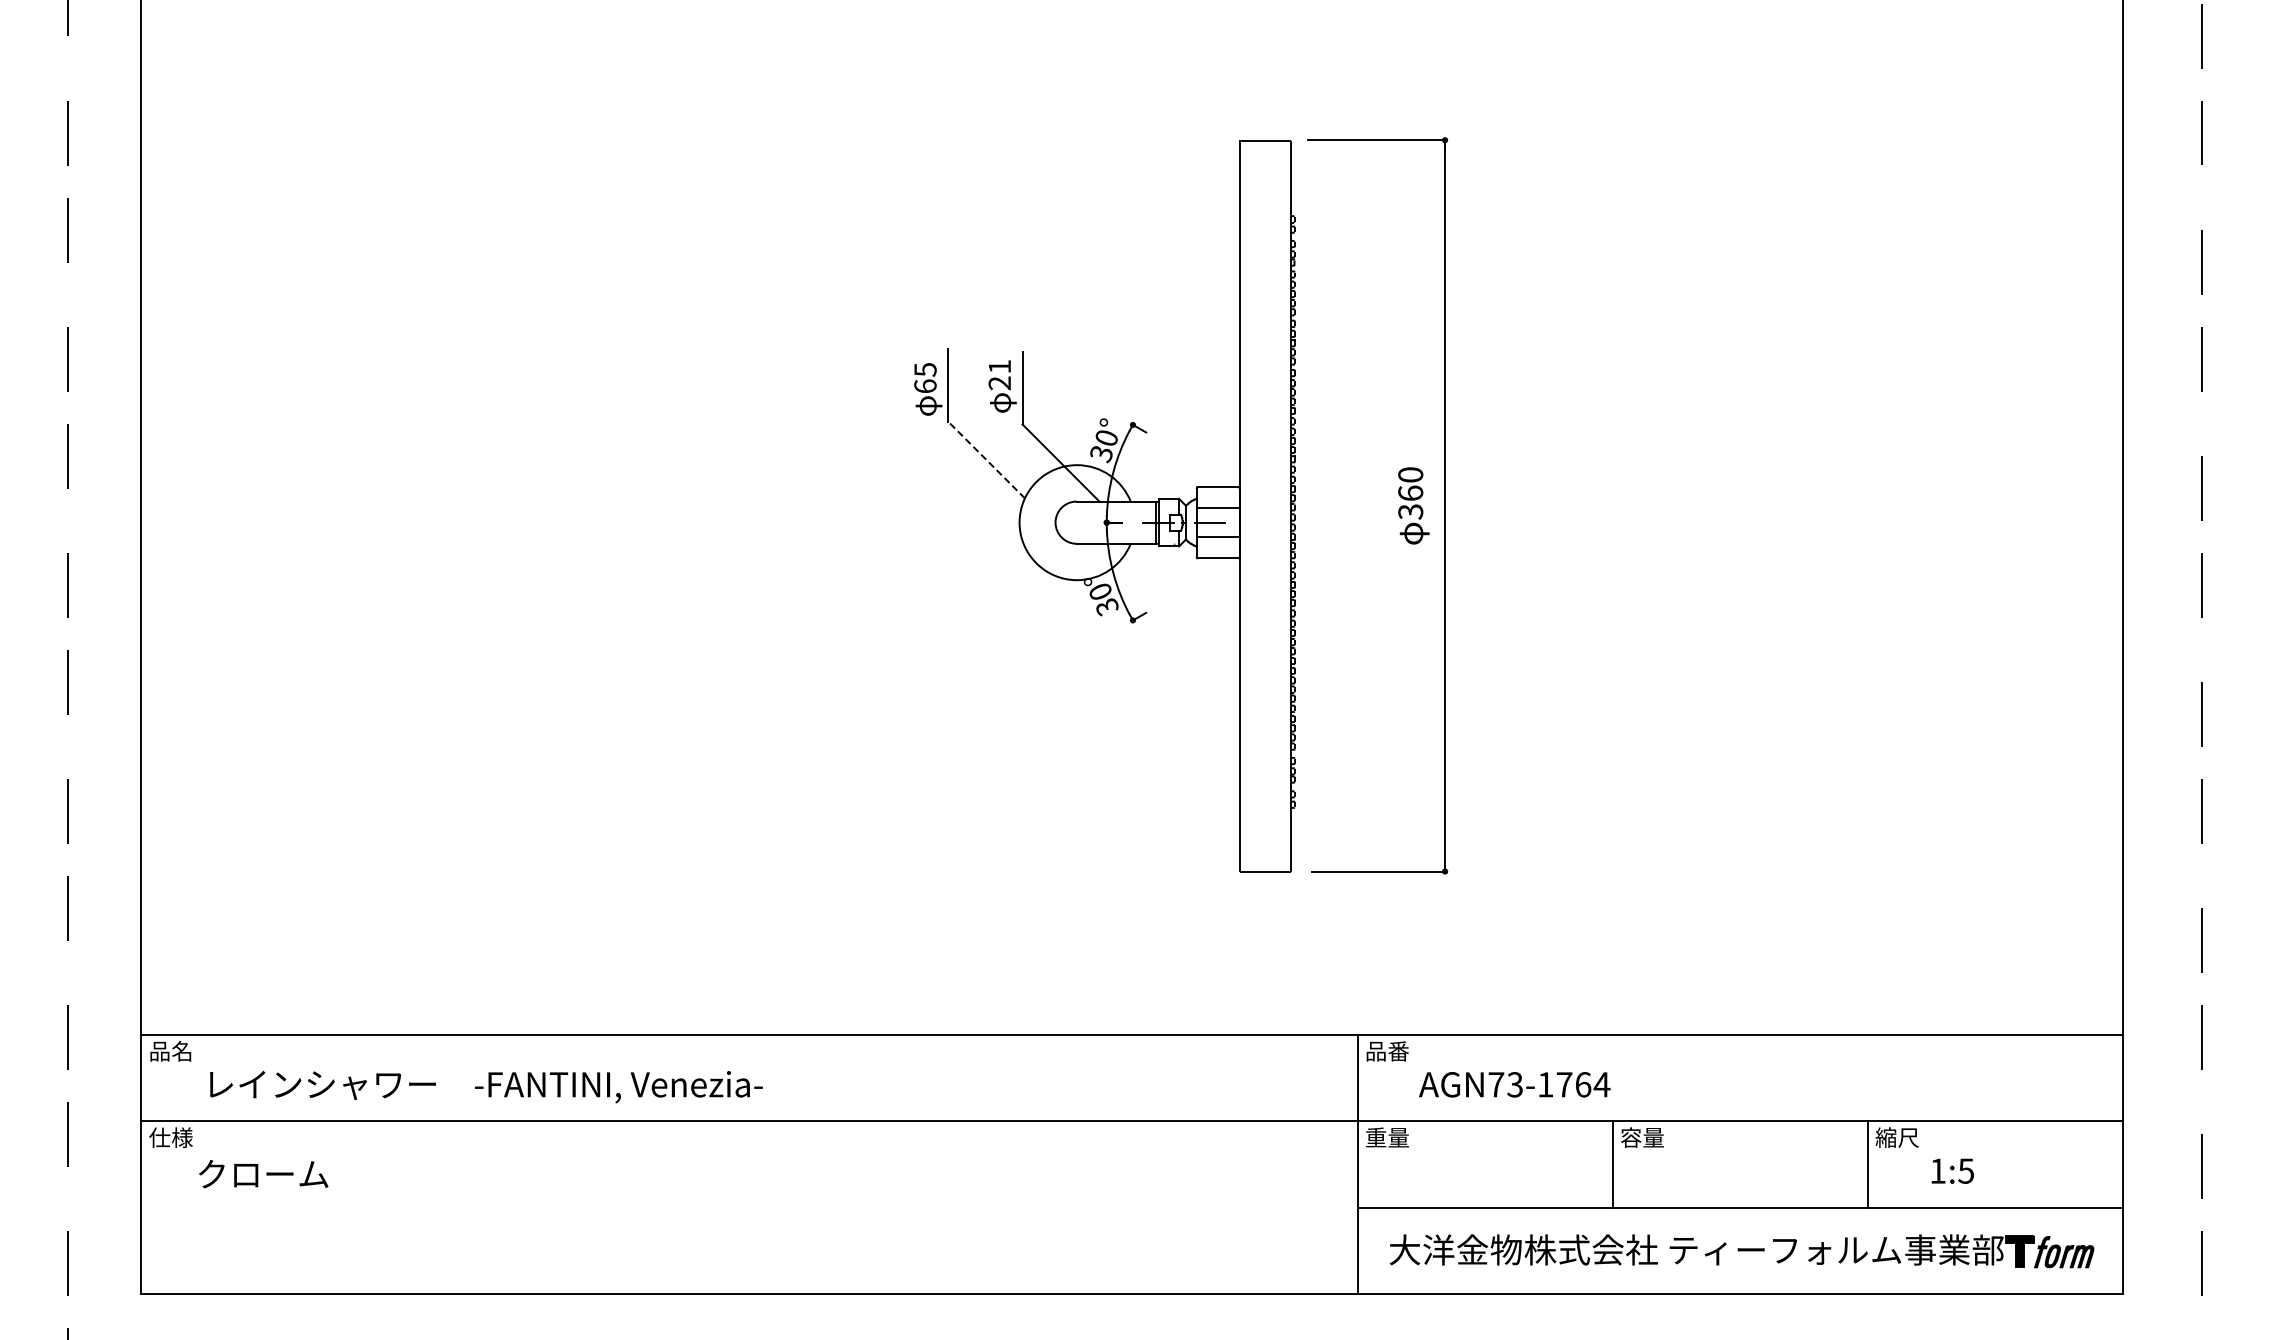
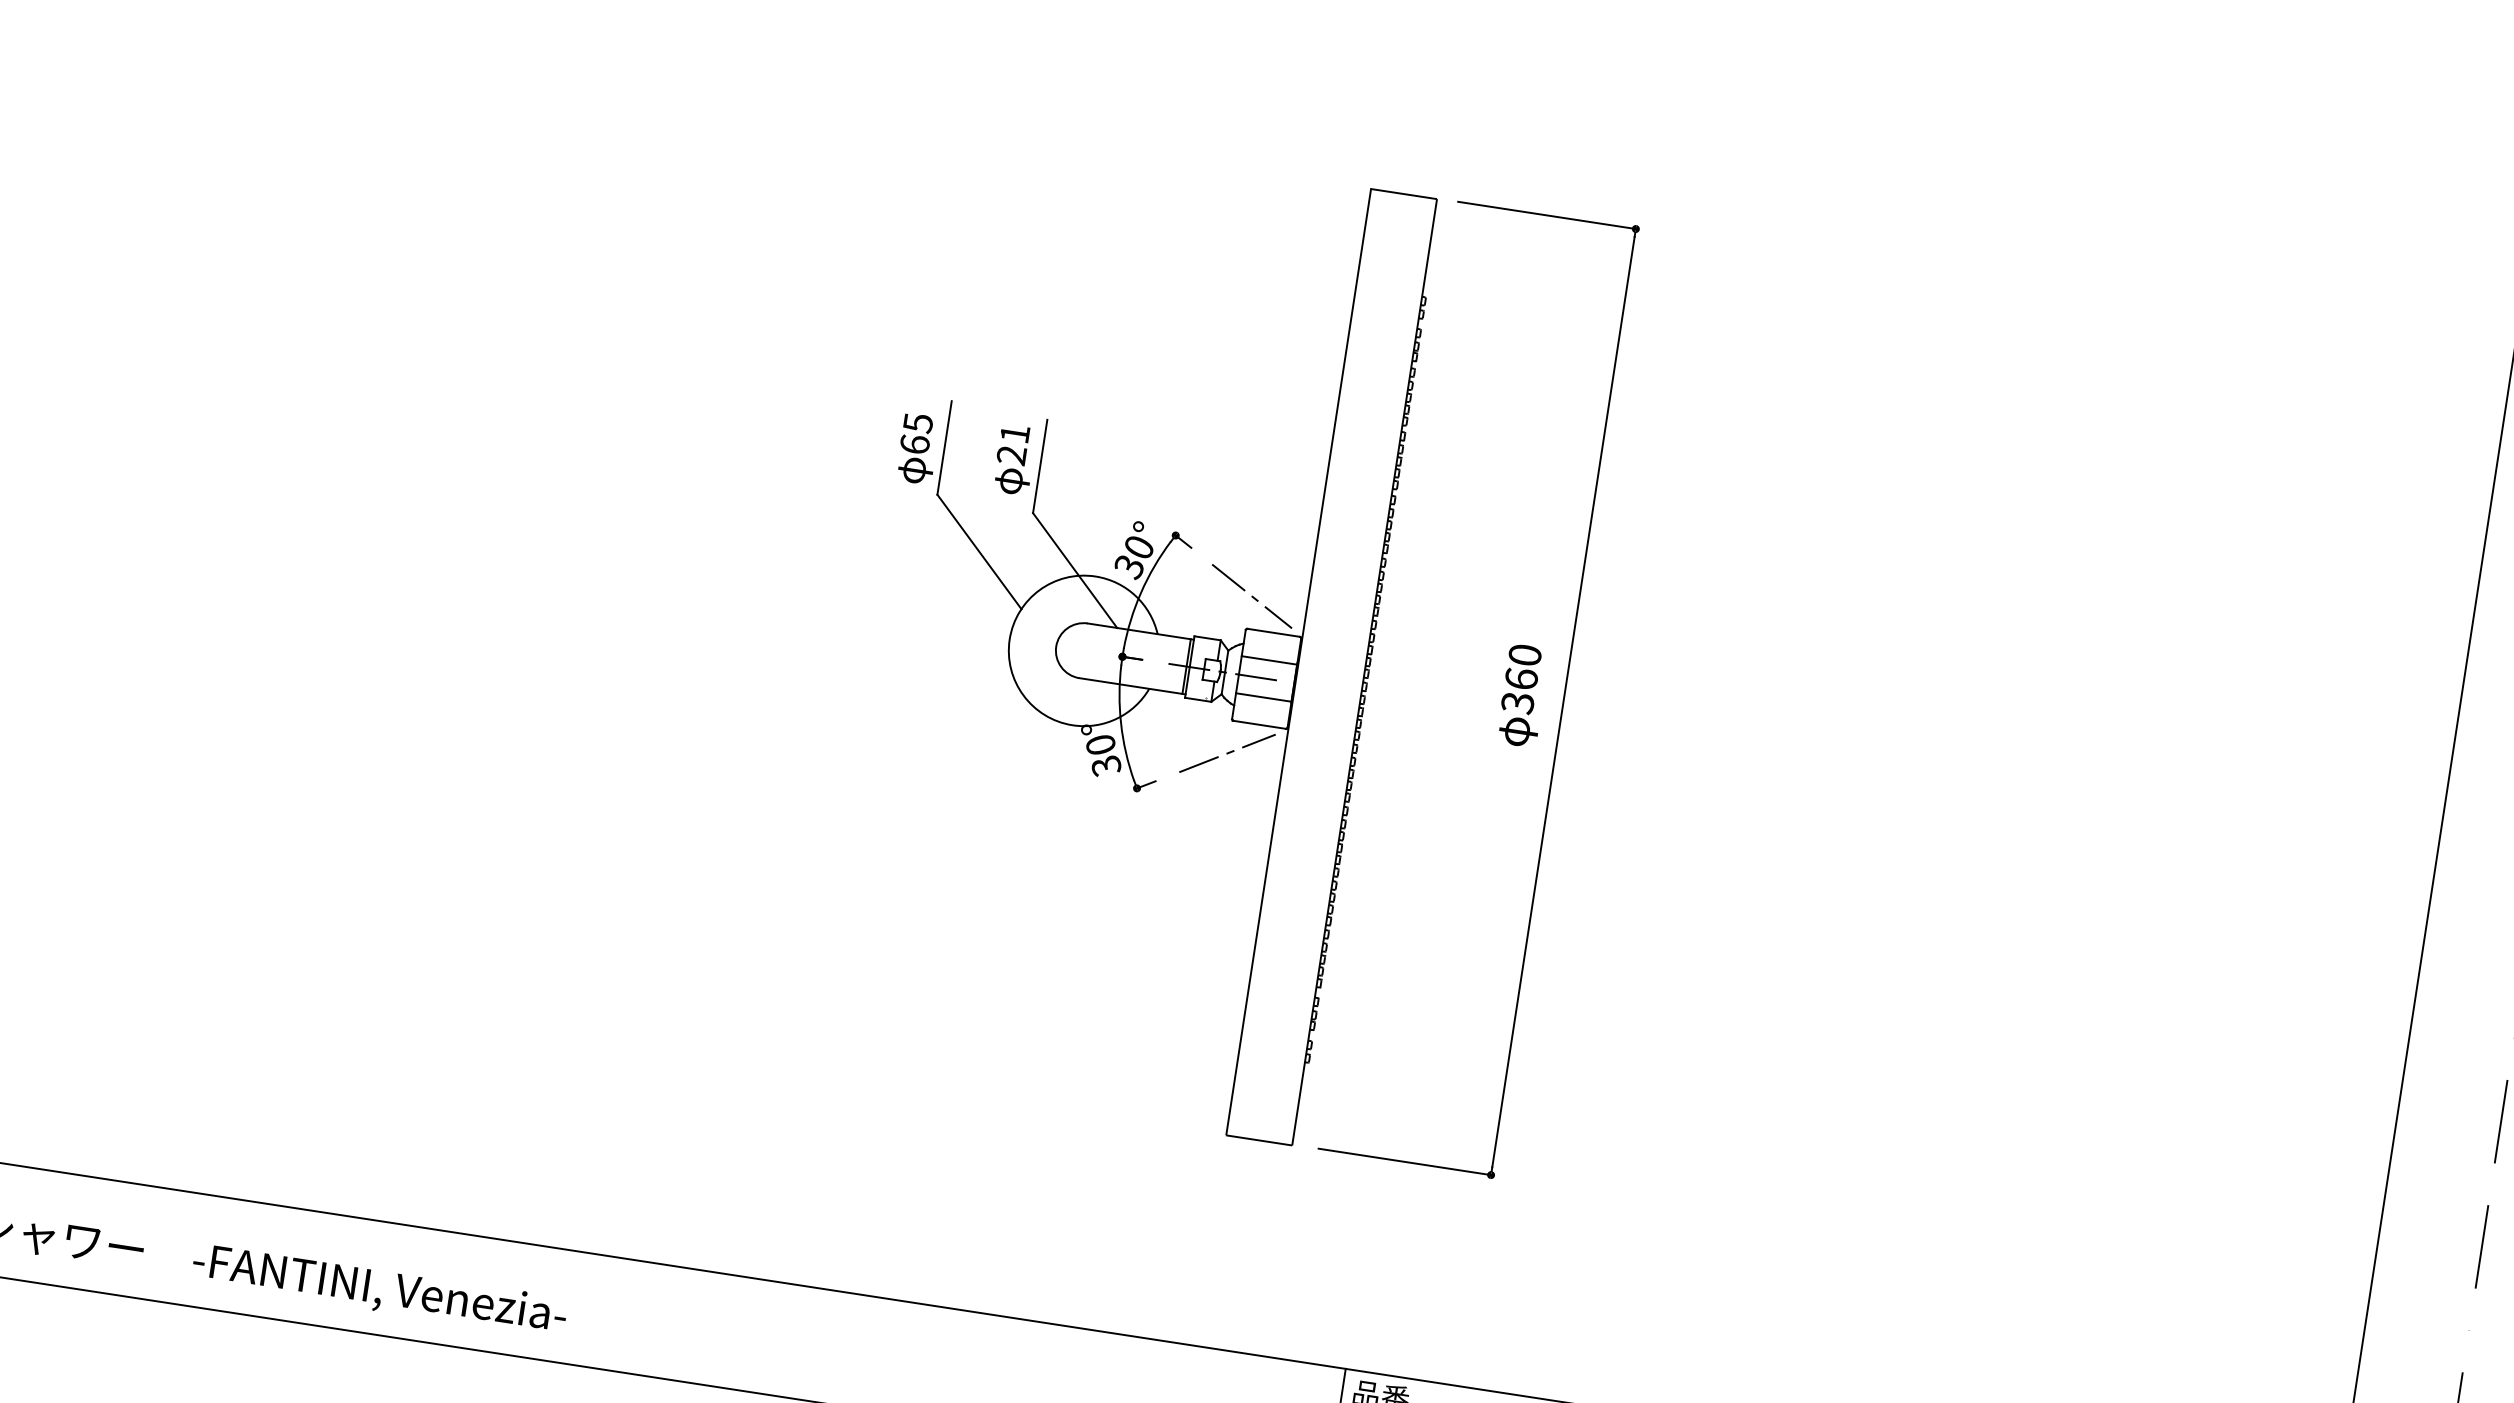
line: (986, 459) -> (979, 551), dashed -> solid
line: (1197, 461) -> (1251, 595), added
line: (1197, 583) -> (1227, 753), added

